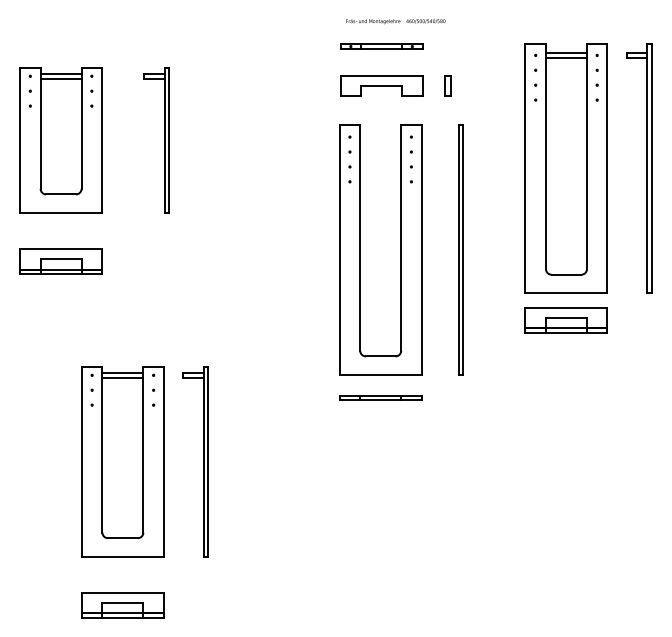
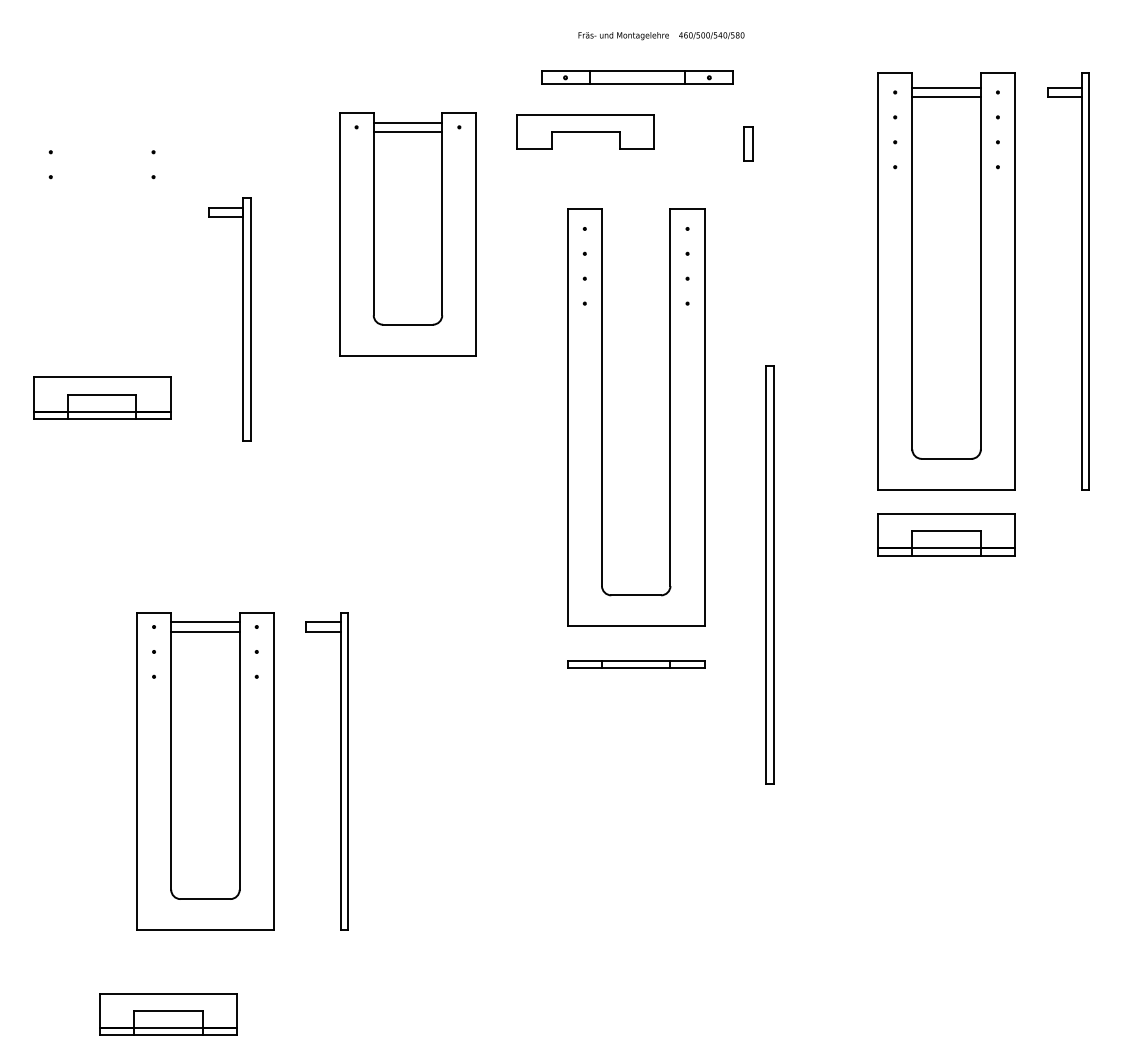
part: (381, 46) -> (637, 77), size x1.4
part: (381, 85) -> (585, 130), moved
part: (60, 140) -> (406, 234), moved
part: (164, 140) -> (243, 319), moved
part: (460, 249) -> (769, 573), moved
part: (60, 261) -> (101, 398), moved
part: (122, 605) -> (168, 1014), moved

